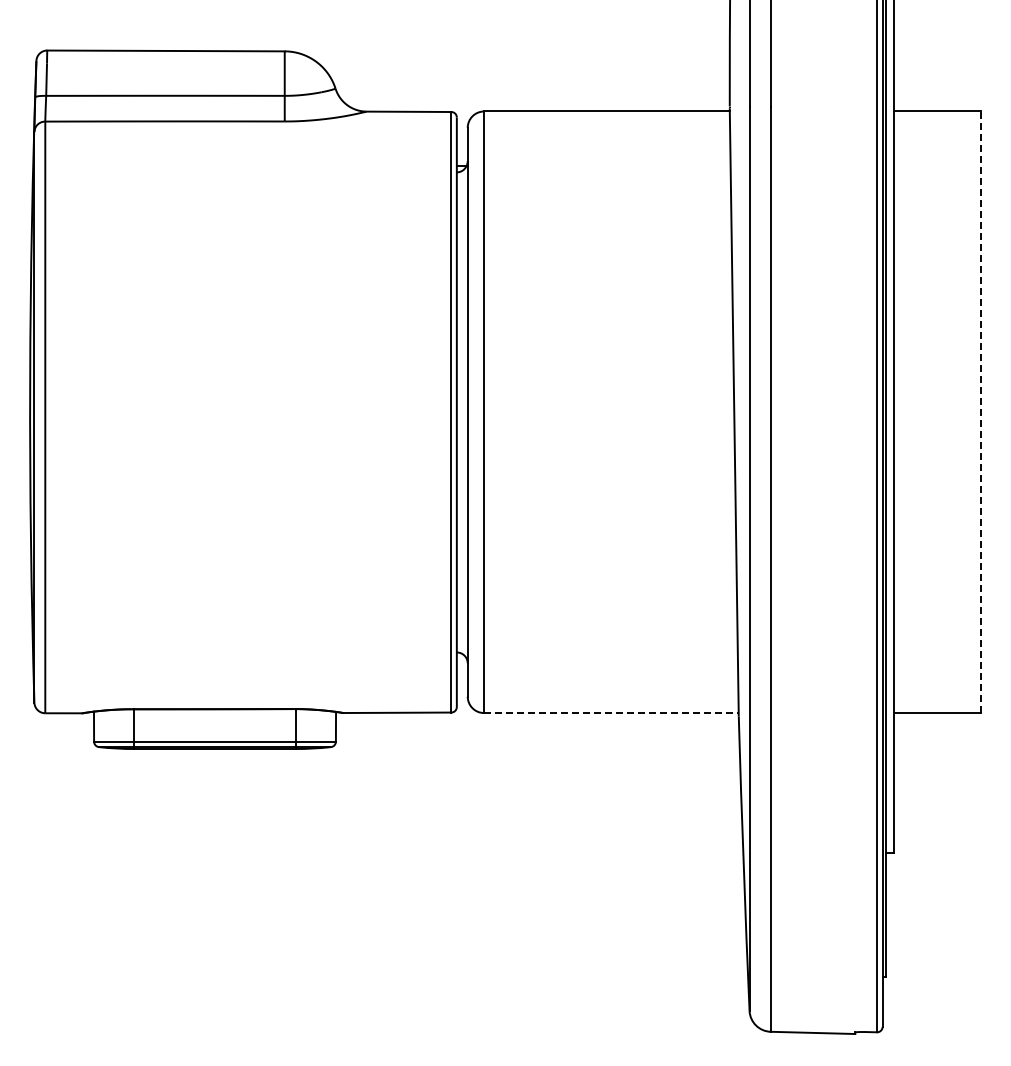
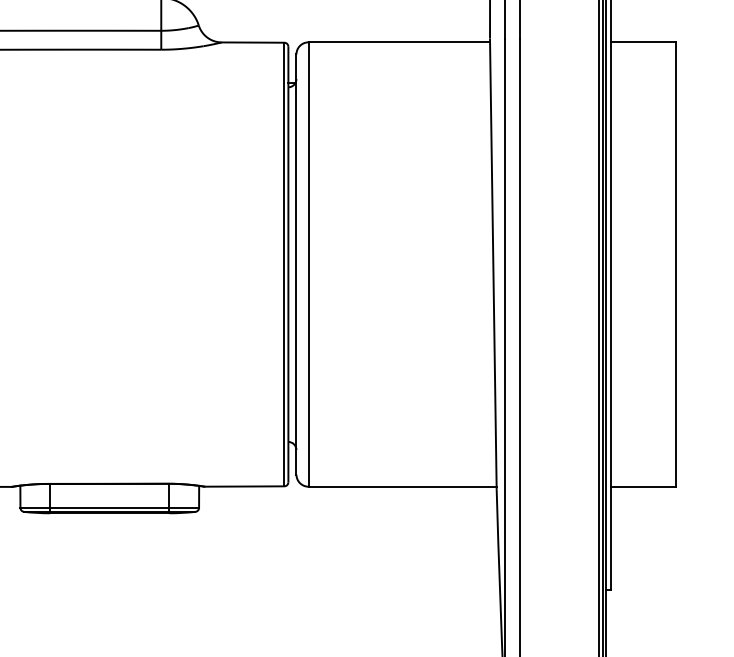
line: (980, 412) -> (675, 264), dashed -> solid
line: (611, 713) -> (402, 487), dashed -> solid

